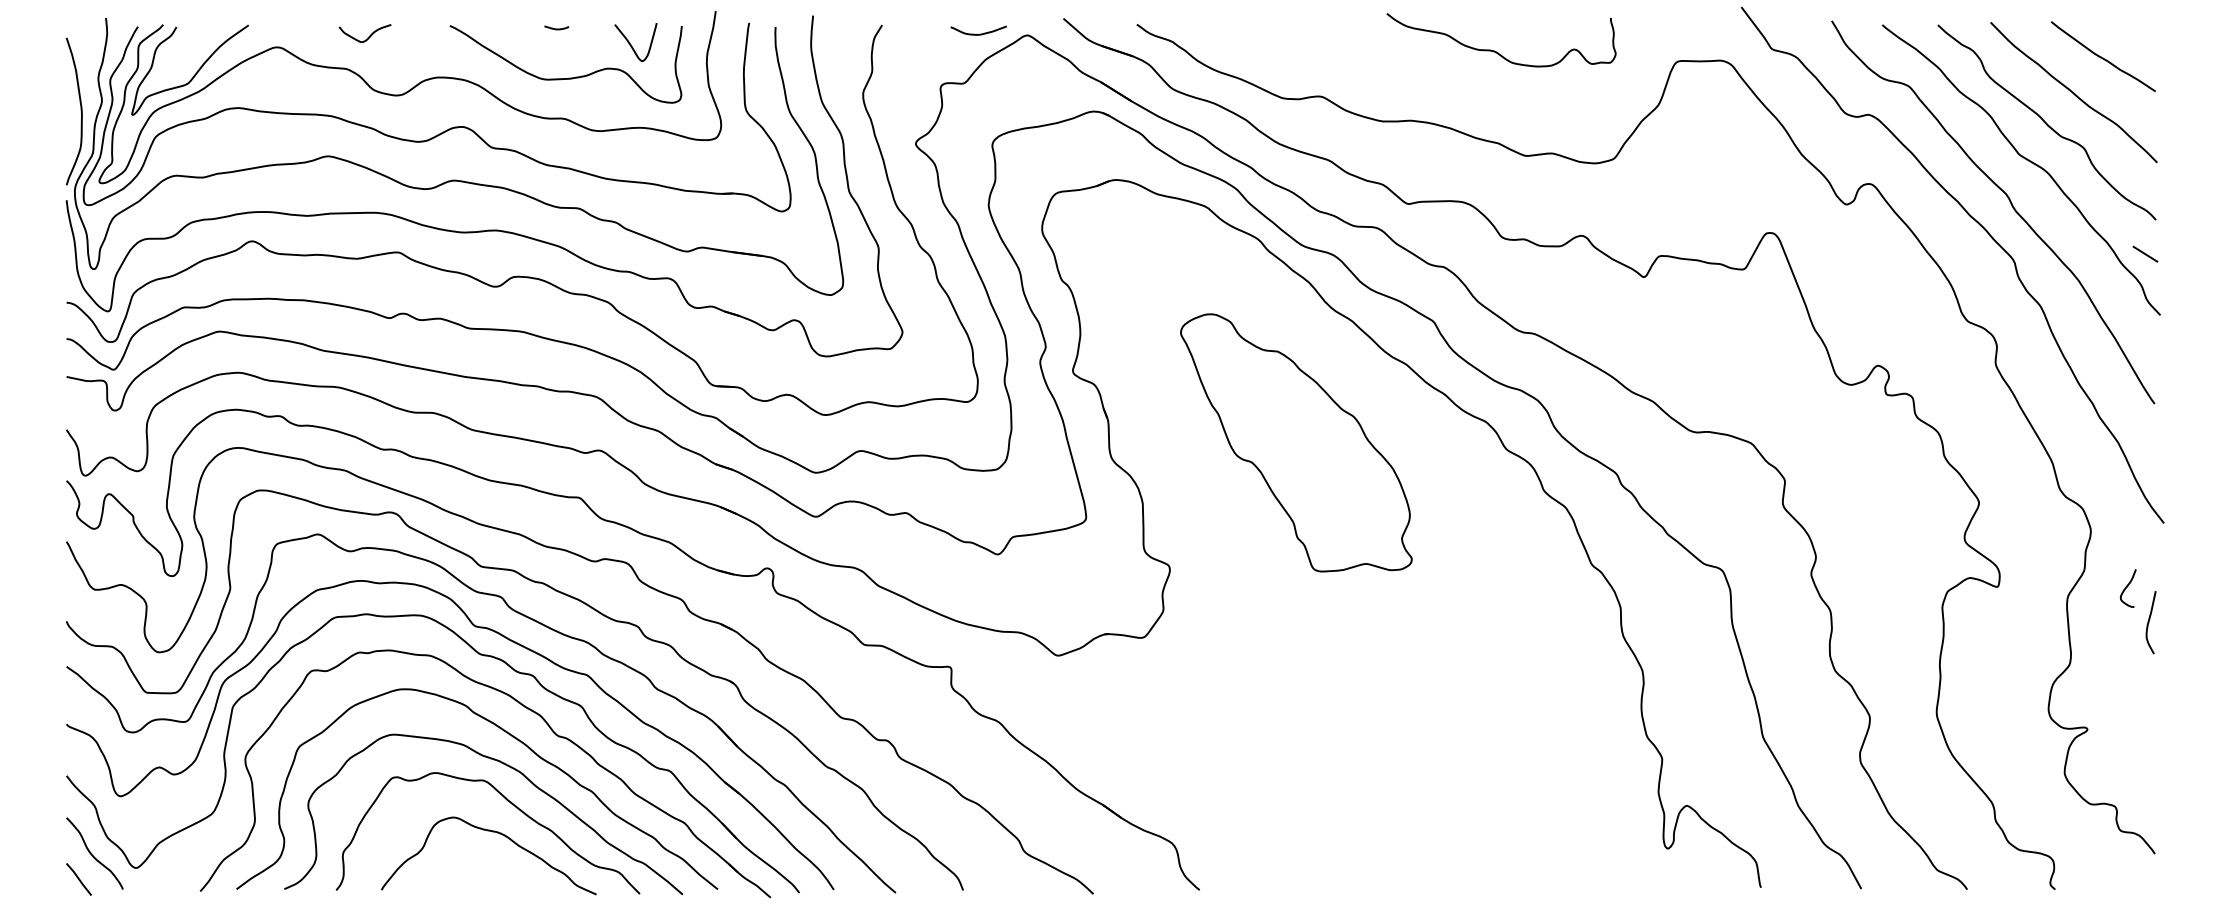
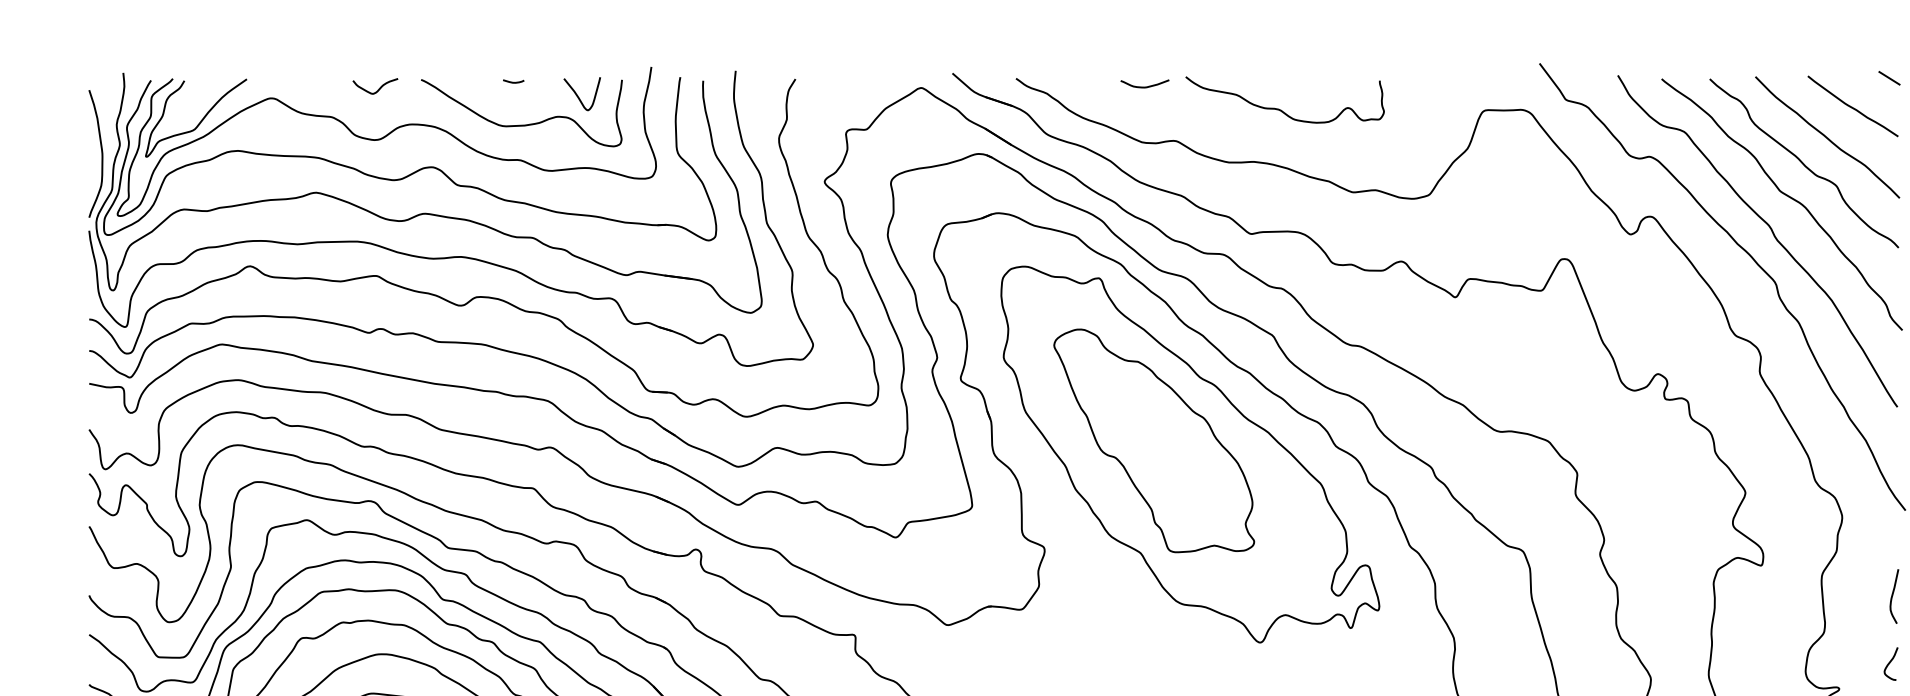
curve: (979, 33) -> (1145, 86), moved
curve: (368, 36) -> (378, 88), moved
curve: (1497, 51) -> (1281, 109), moved
line: (2145, 253) -> (1889, 77), moved
part: (1338, 458) -> (1190, 454), added
curve: (2127, 587) -> (1890, 663), moved

